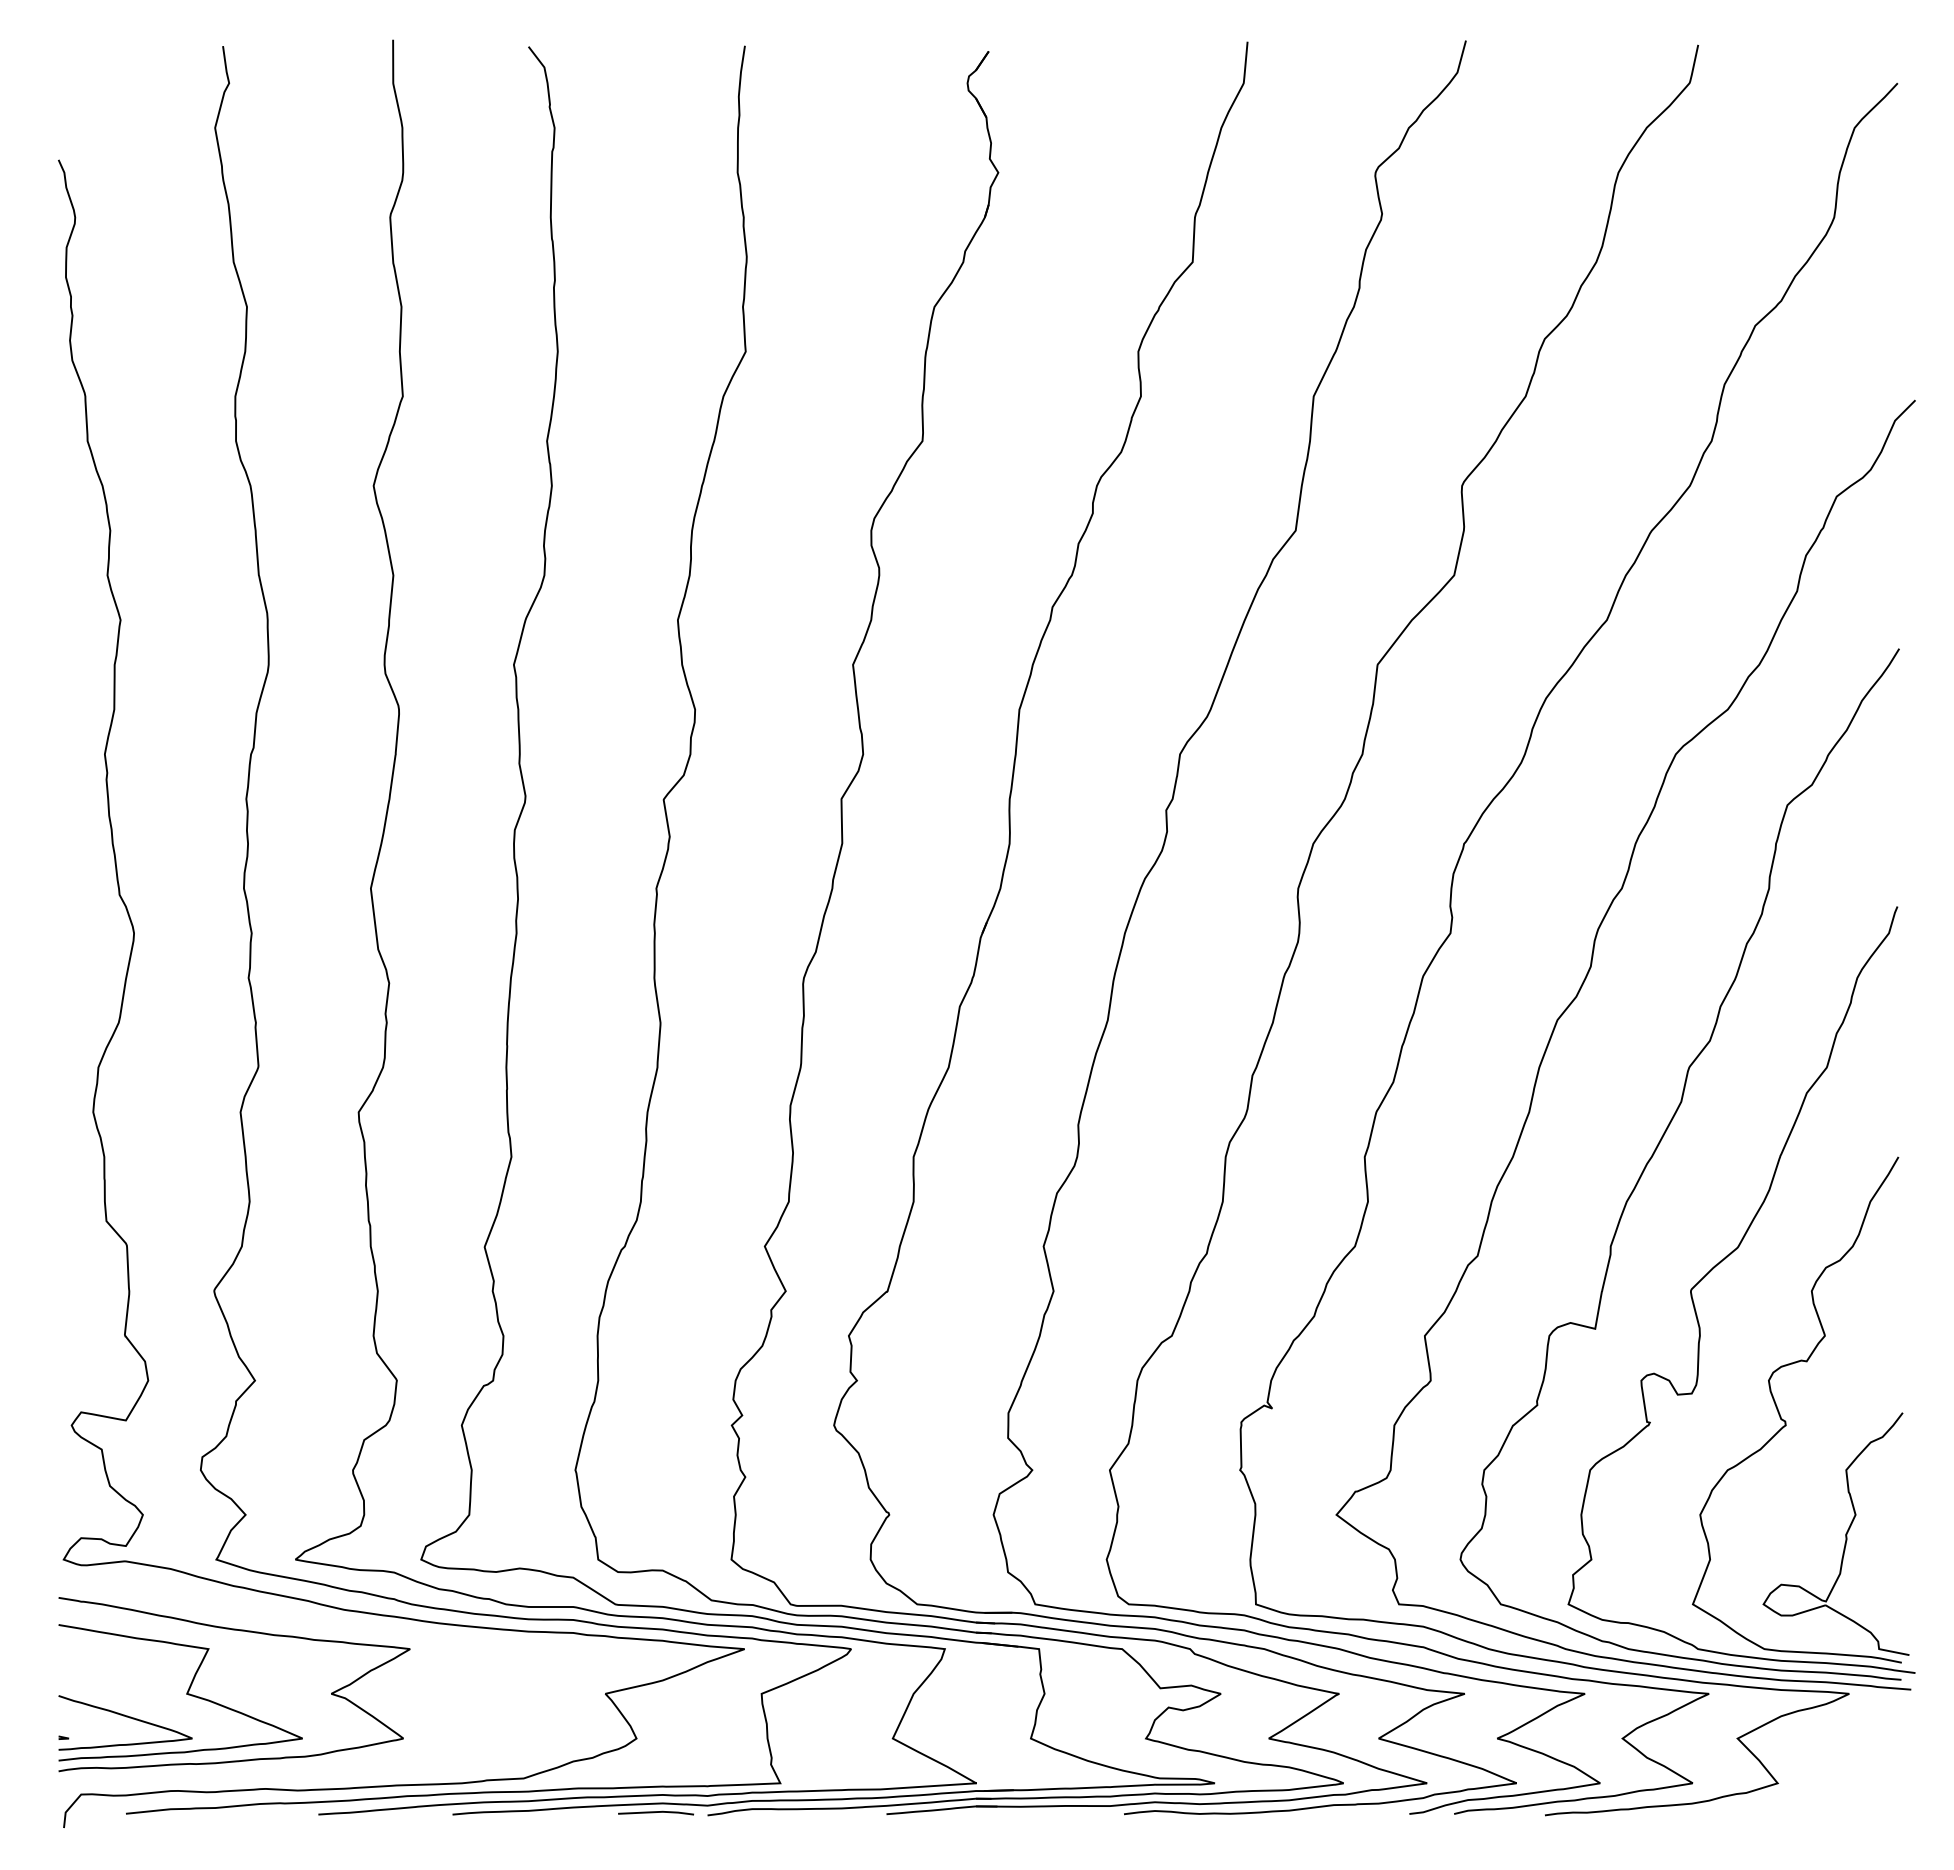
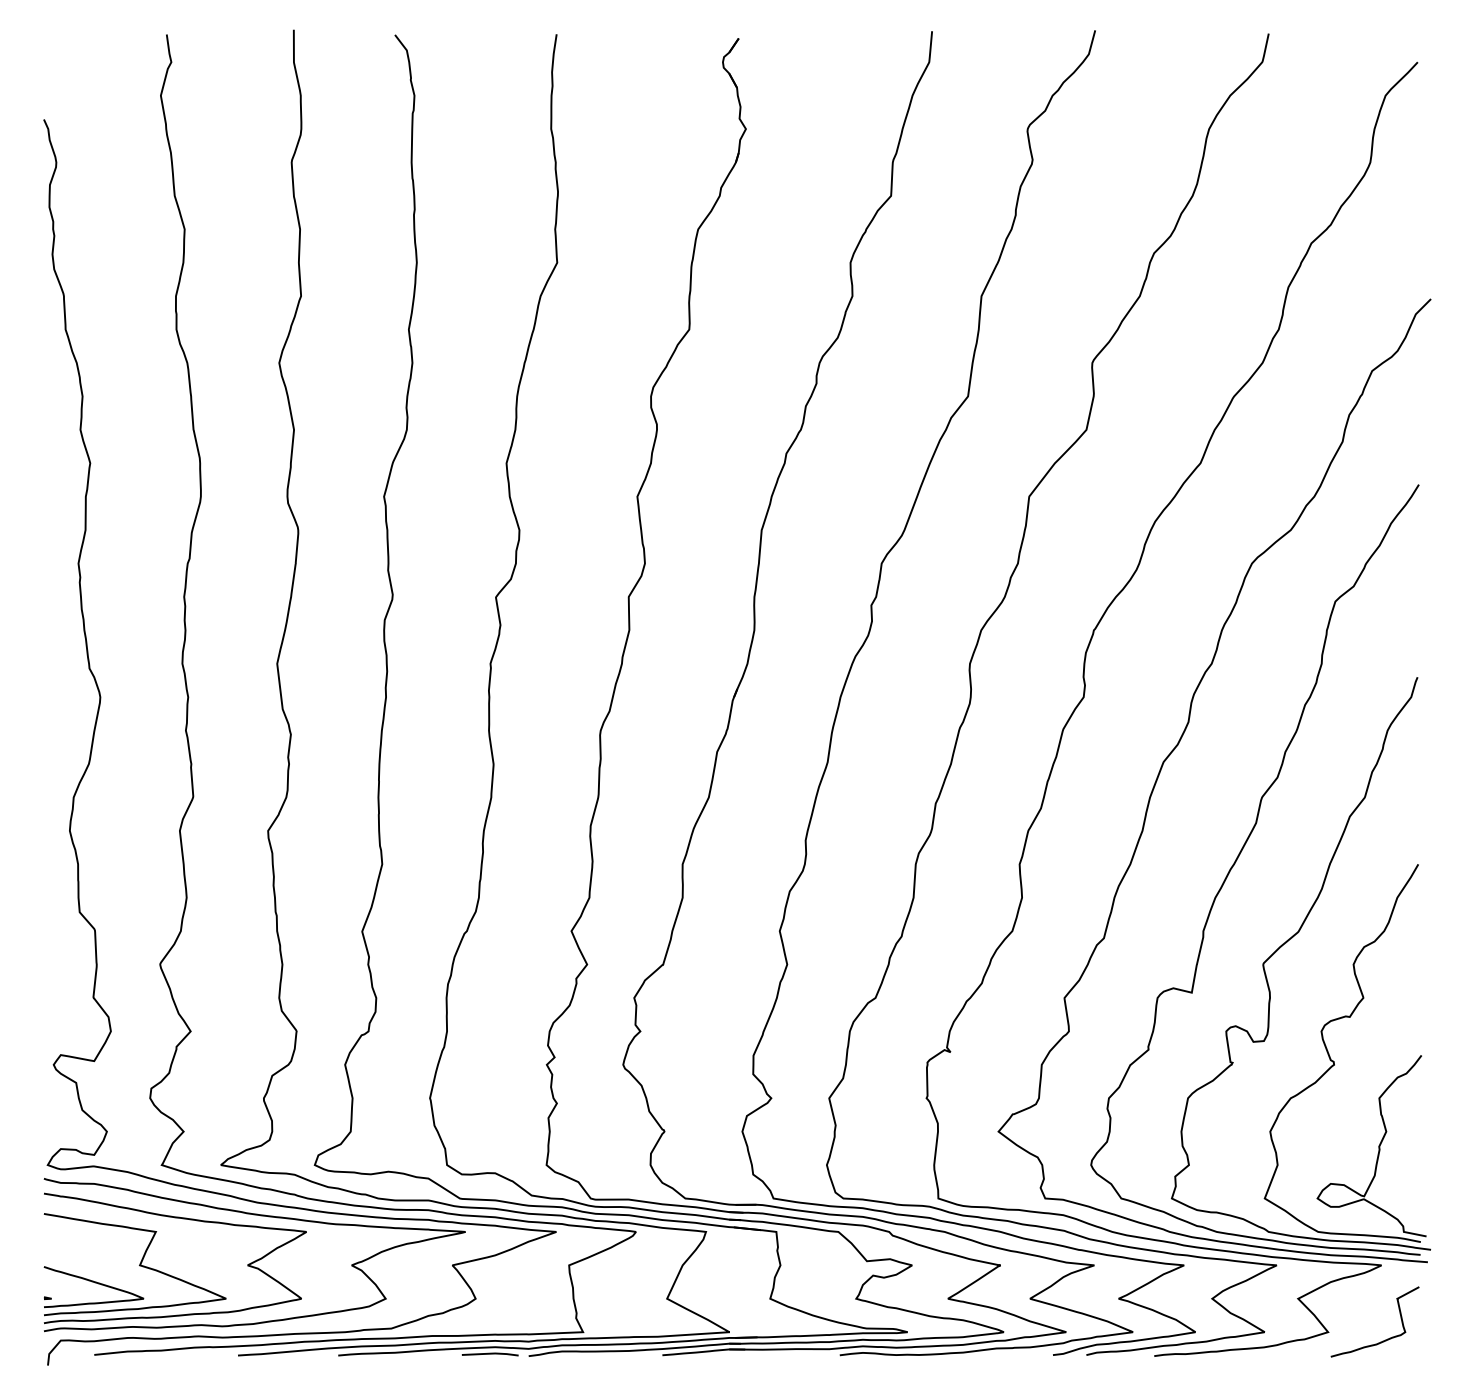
curve: (345, 1627) -> (258, 1215), added
curve: (1851, 1794) -> (1383, 1340), added

